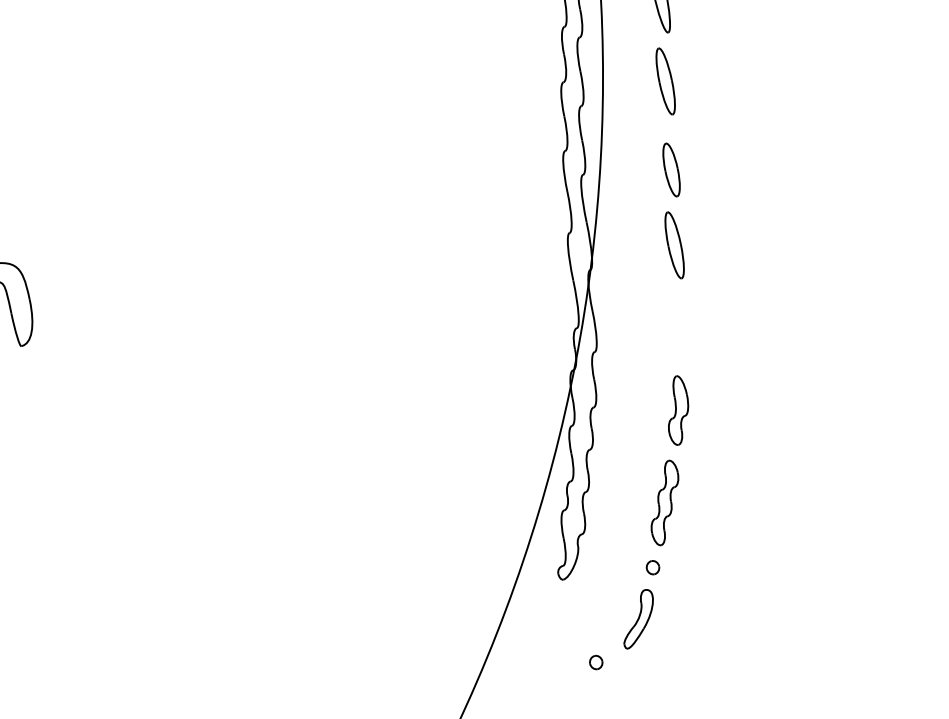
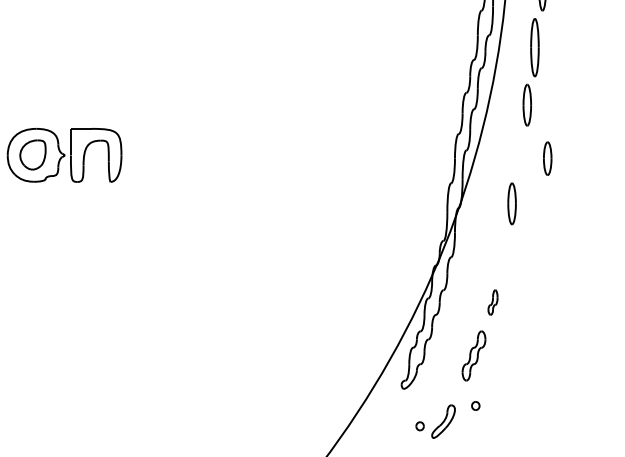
part: (671, 169) -> (547, 158), moved
part: (676, 410) -> (492, 302), size x0.6
part: (652, 566) -> (475, 405), moved
part: (595, 663) -> (419, 426), moved

